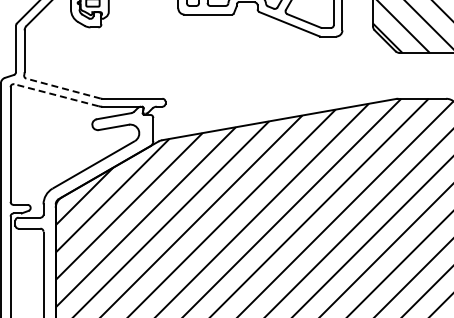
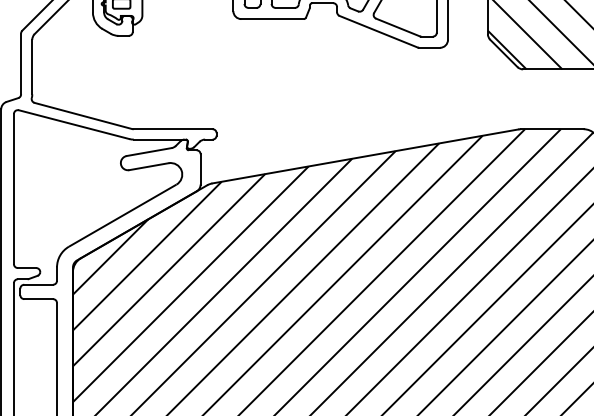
line: (63, 88) -> (83, 115), dashed -> solid
line: (56, 95) -> (73, 124), dashed -> solid

